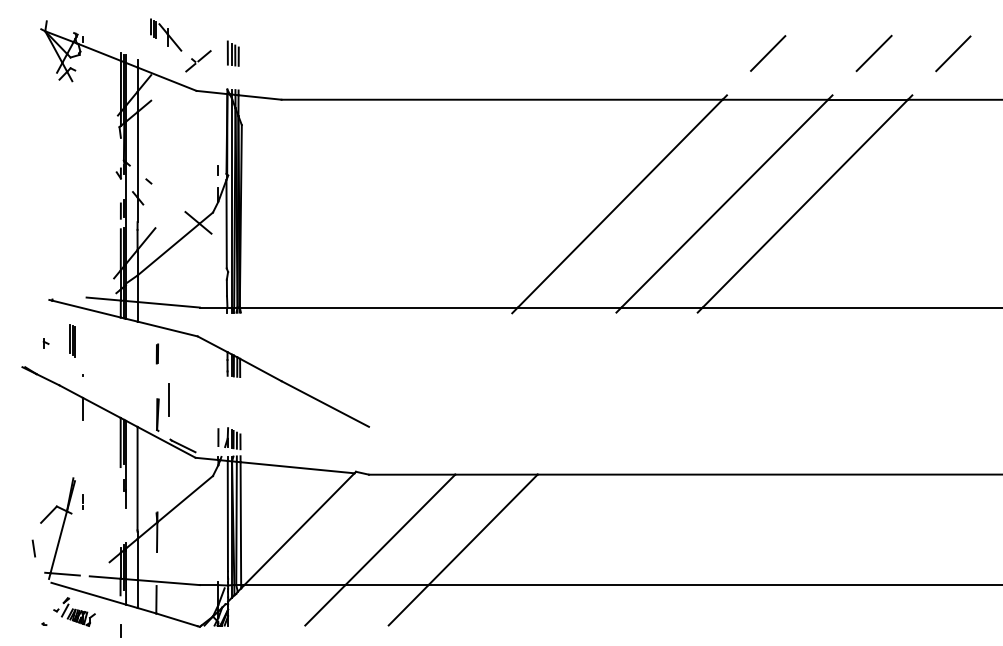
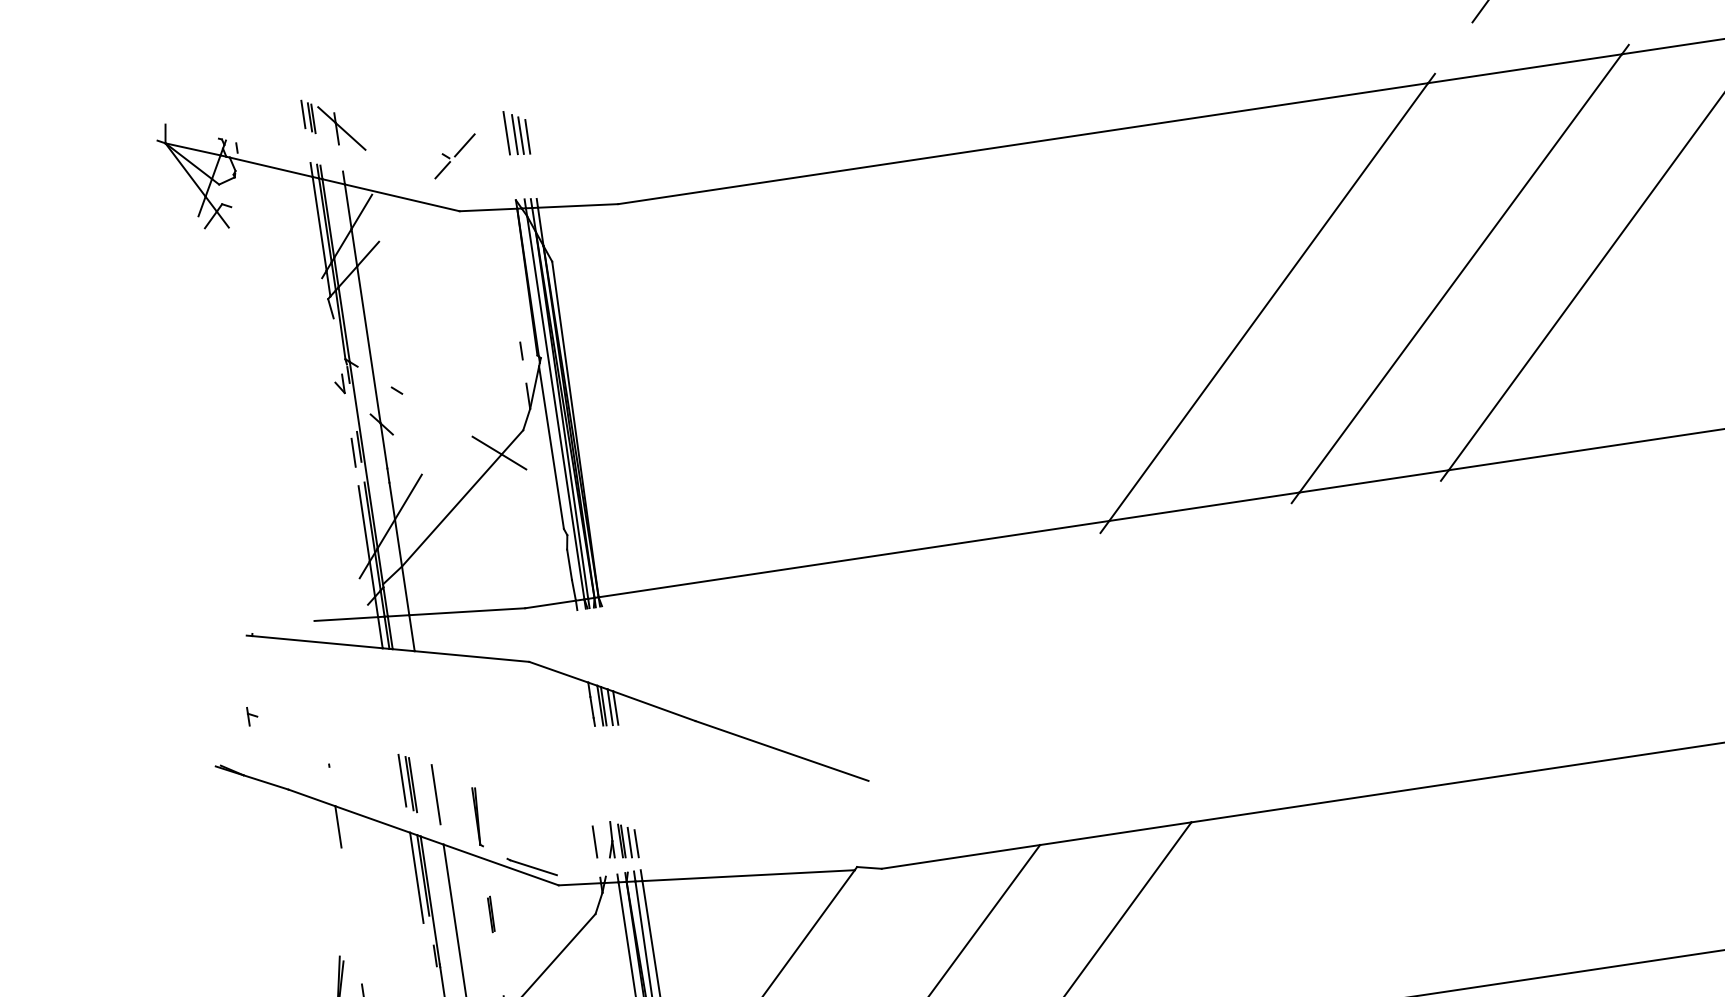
part: (166, 34) -> (333, 124), moved
part: (72, 340) -> (408, 783), moved
line: (156, 353) -> (489, 913), moved
line: (168, 399) -> (435, 794), moved

